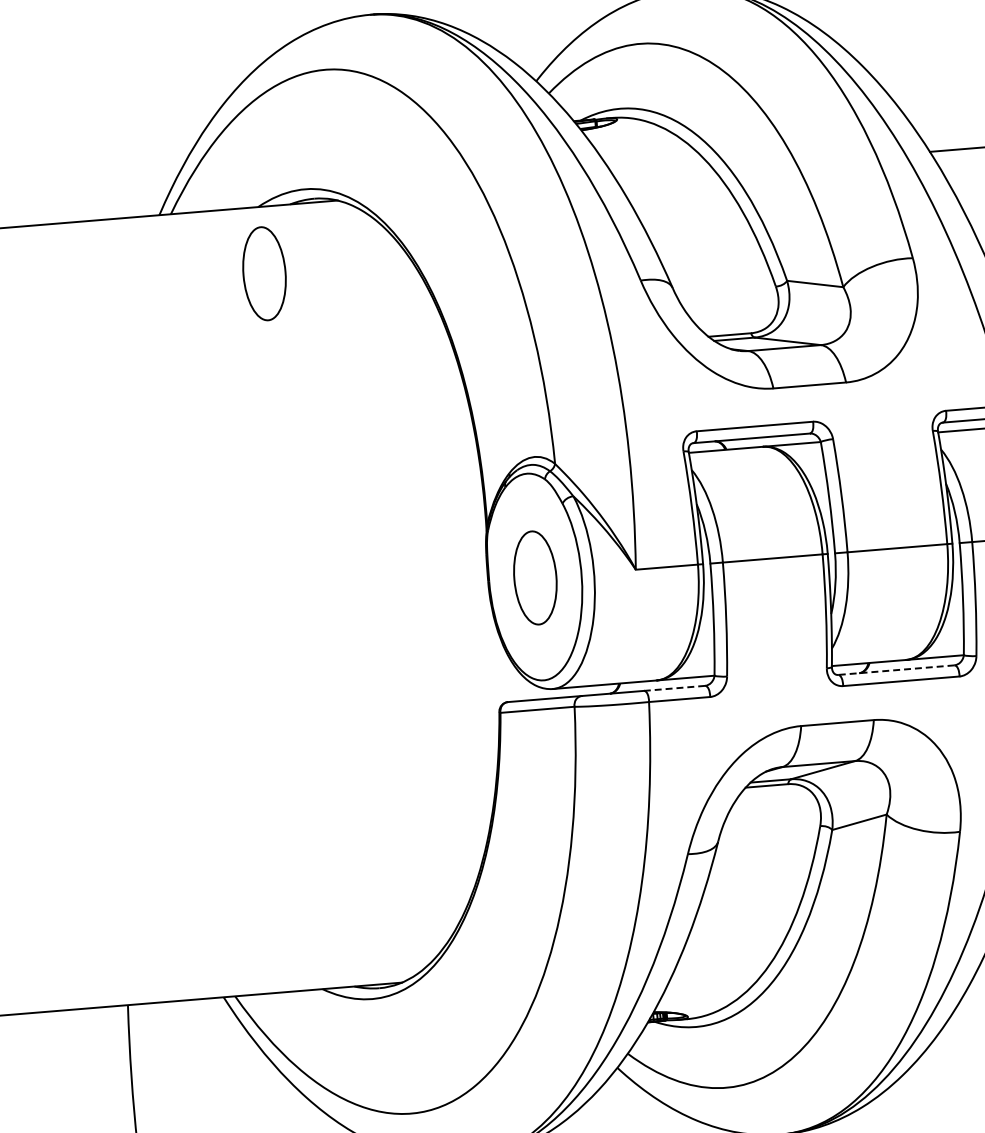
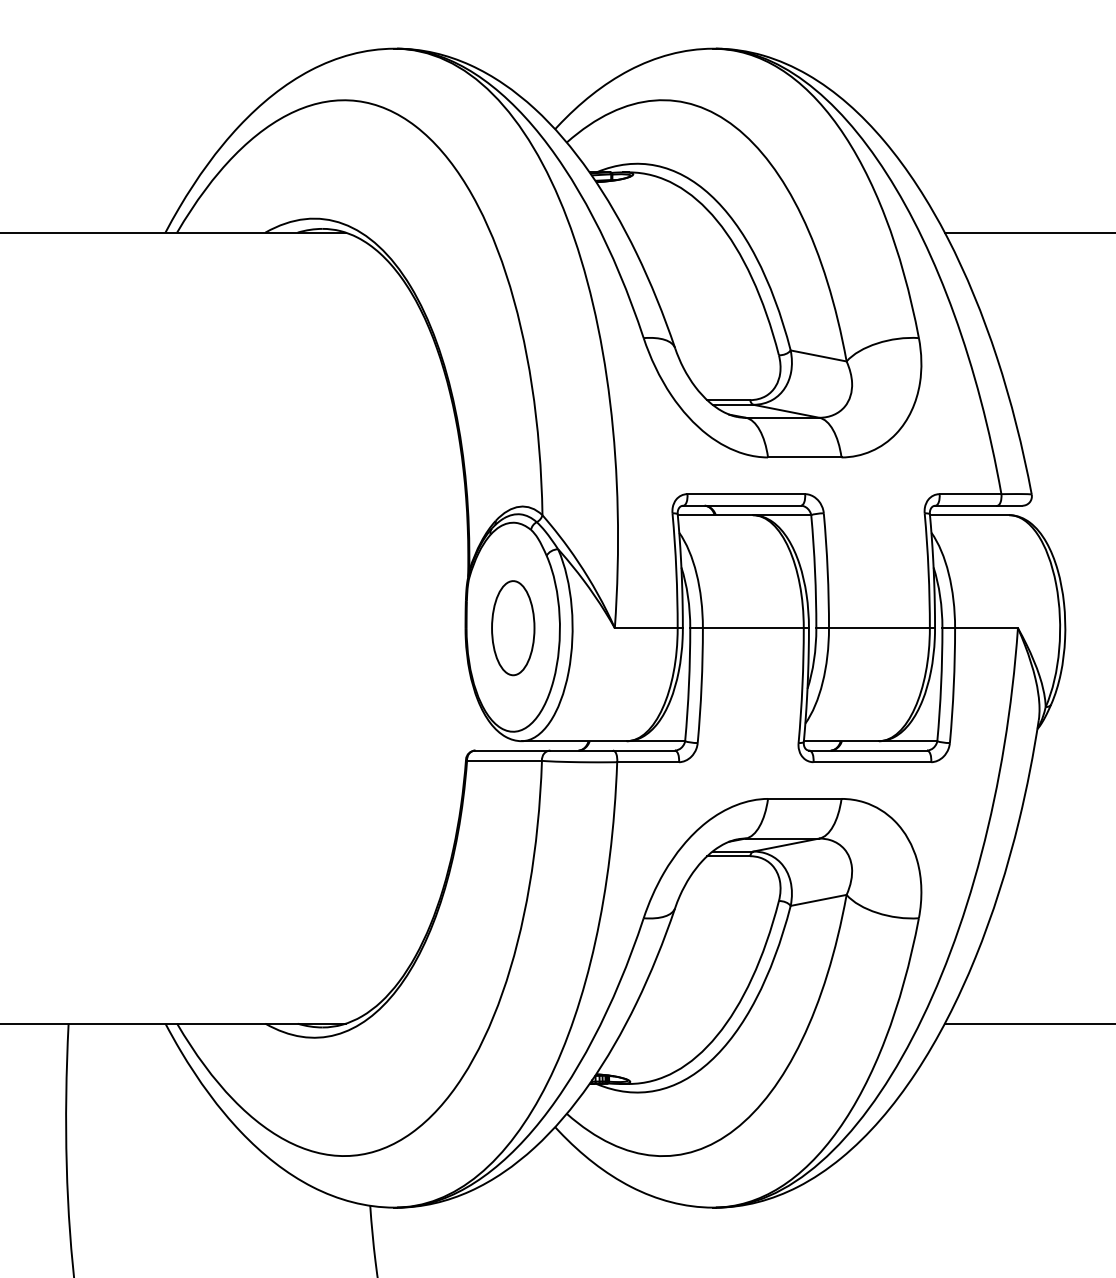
part: (264, 274) -> (266, 300), removed
line: (896, 670) -> (868, 750), dashed -> solid
line: (674, 688) -> (643, 750), dashed -> solid

